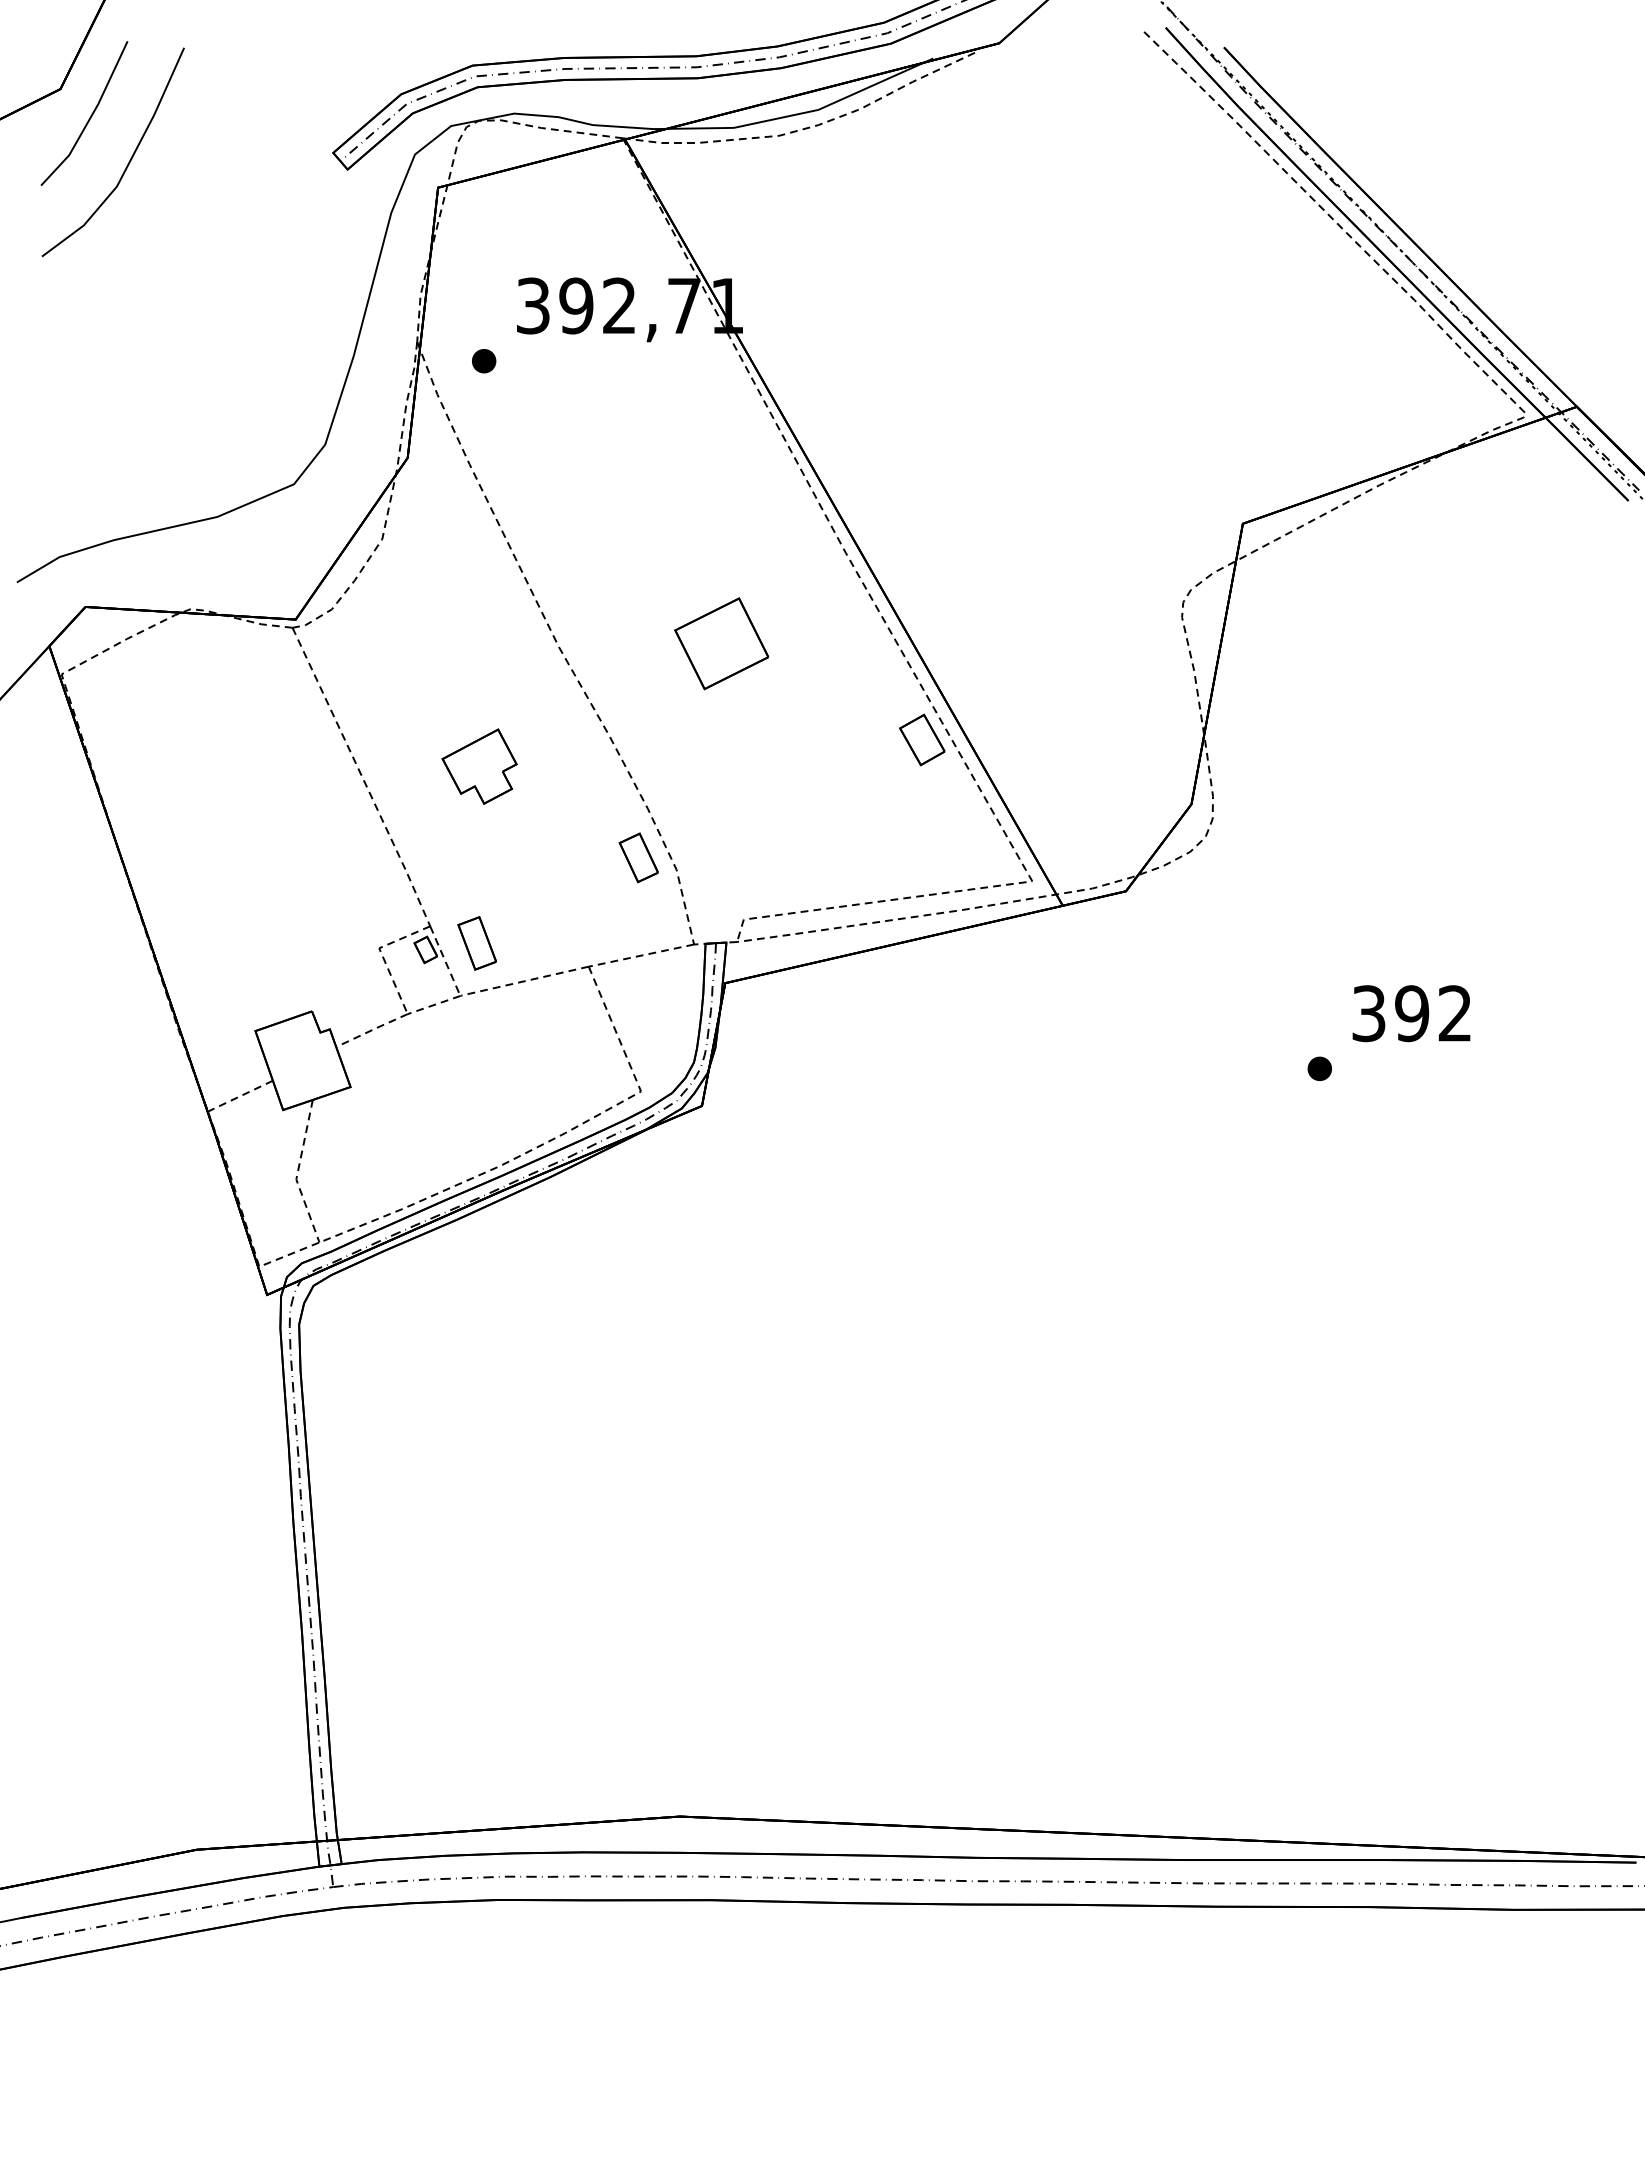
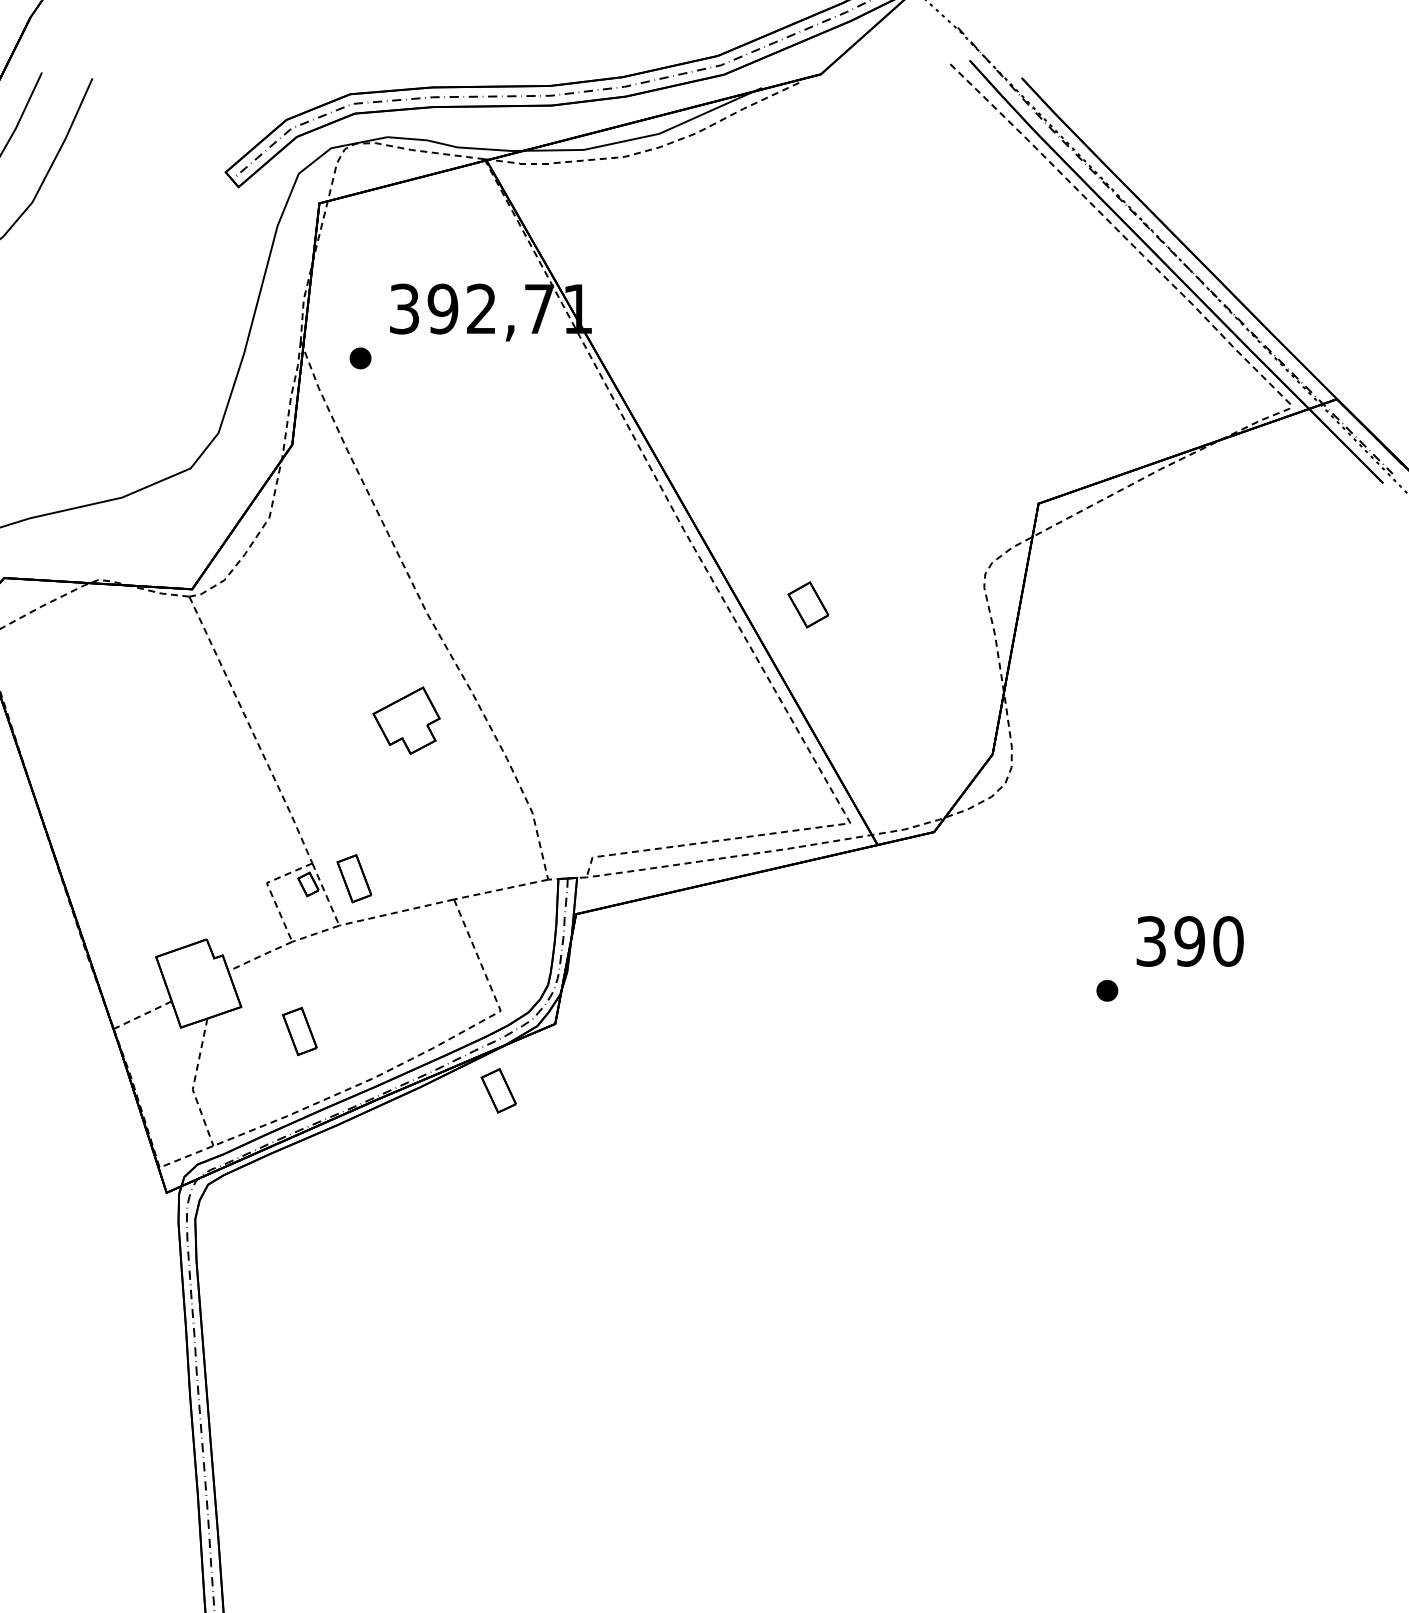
part: (721, 643) -> (572, 610), removed
part: (922, 739) -> (808, 604), moved
part: (479, 766) -> (406, 720), moved
part: (638, 857) -> (498, 1090), moved
text: (1455, 1013) -> (1228, 941), 392 -> 390
part: (415, 1114) -> (299, 1031), added

